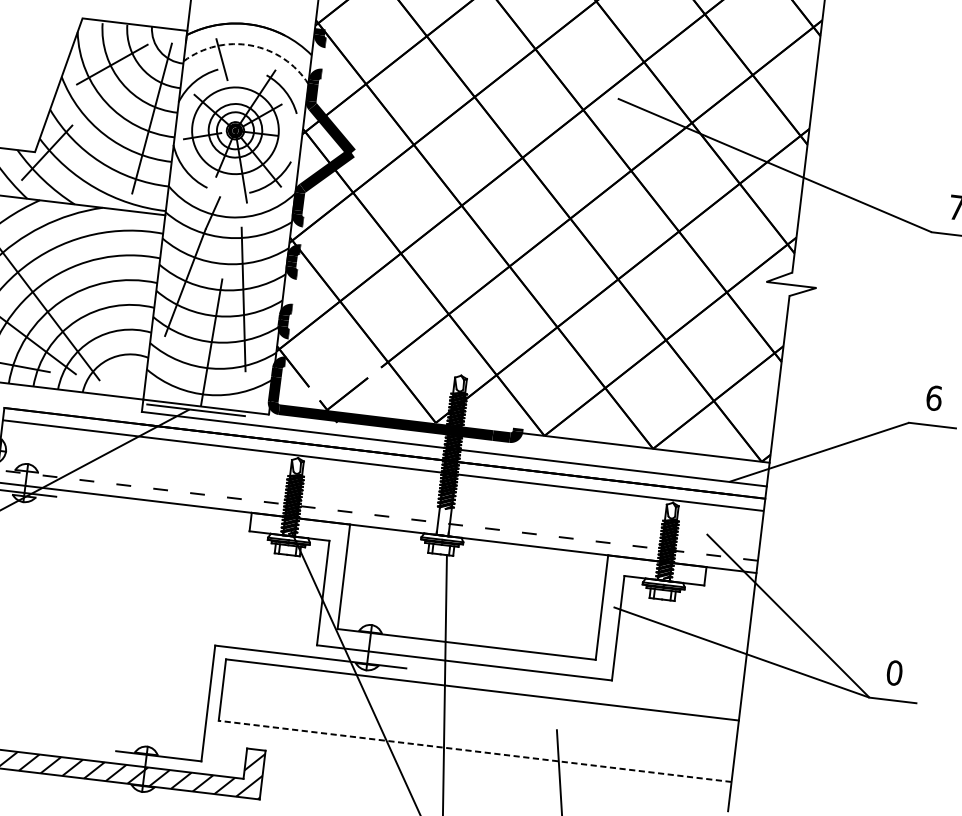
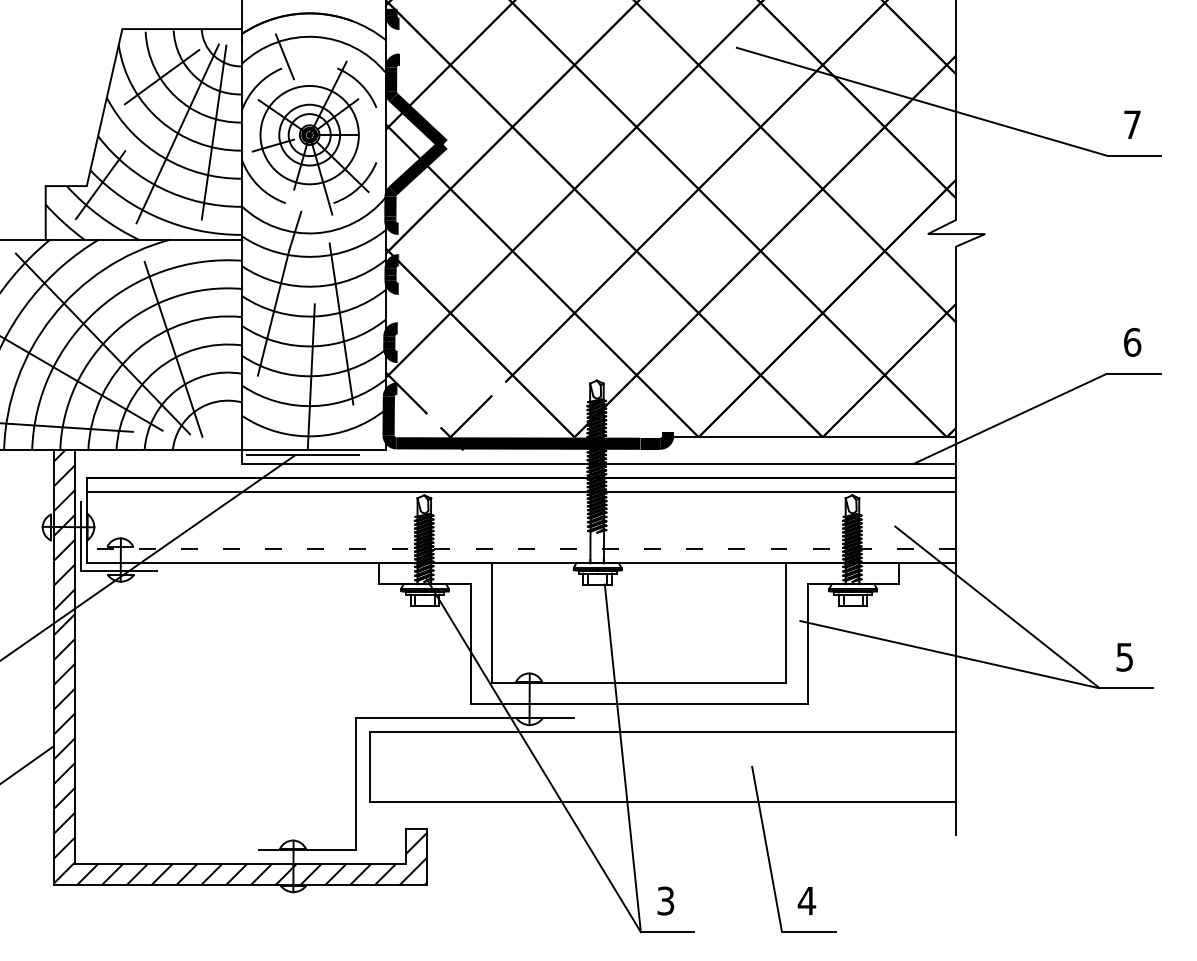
arc: (250, 45) -> (315, 36), dashed -> solid
line: (119, 115) -> (177, 133), added
line: (93, 303) -> (173, 348), added
text: (894, 672) -> (1124, 656), 0 -> 5
line: (474, 751) -> (662, 801), dashed -> solid

